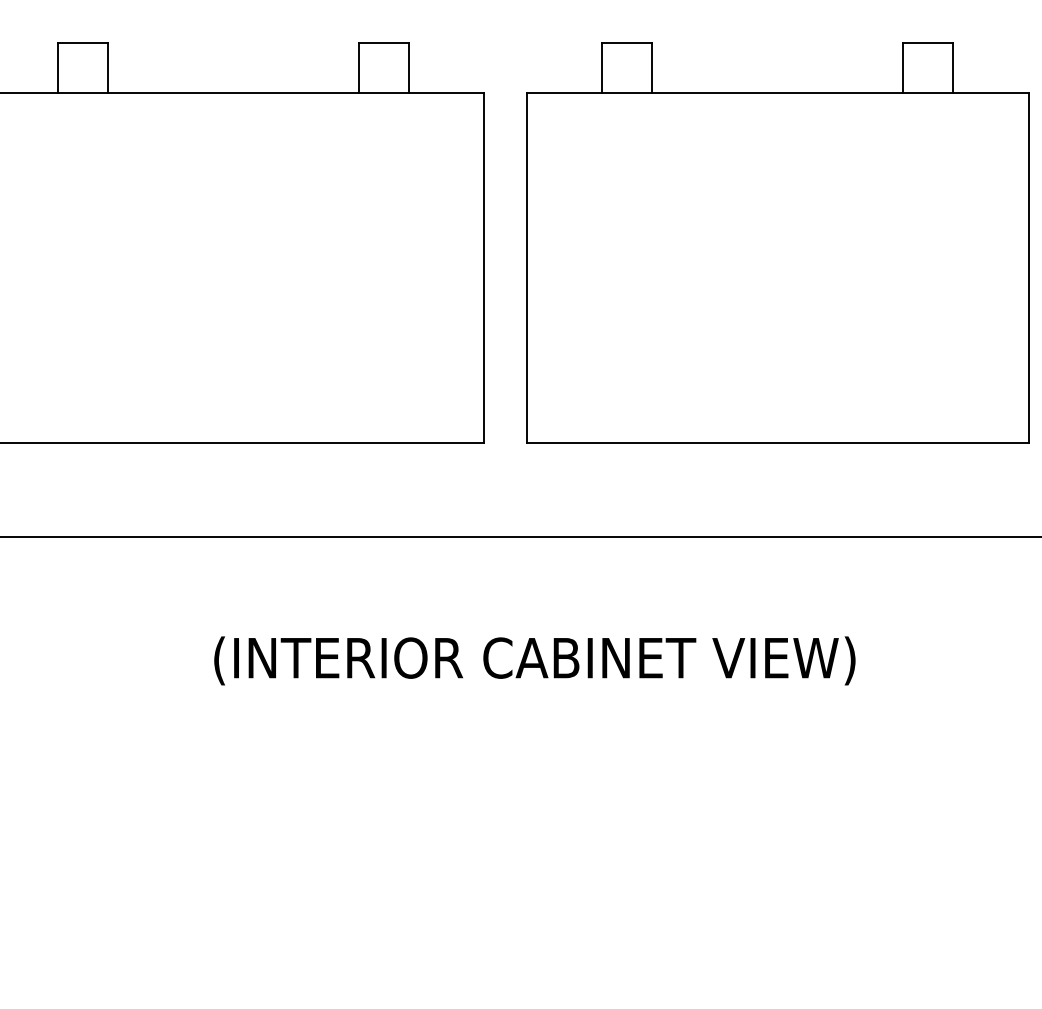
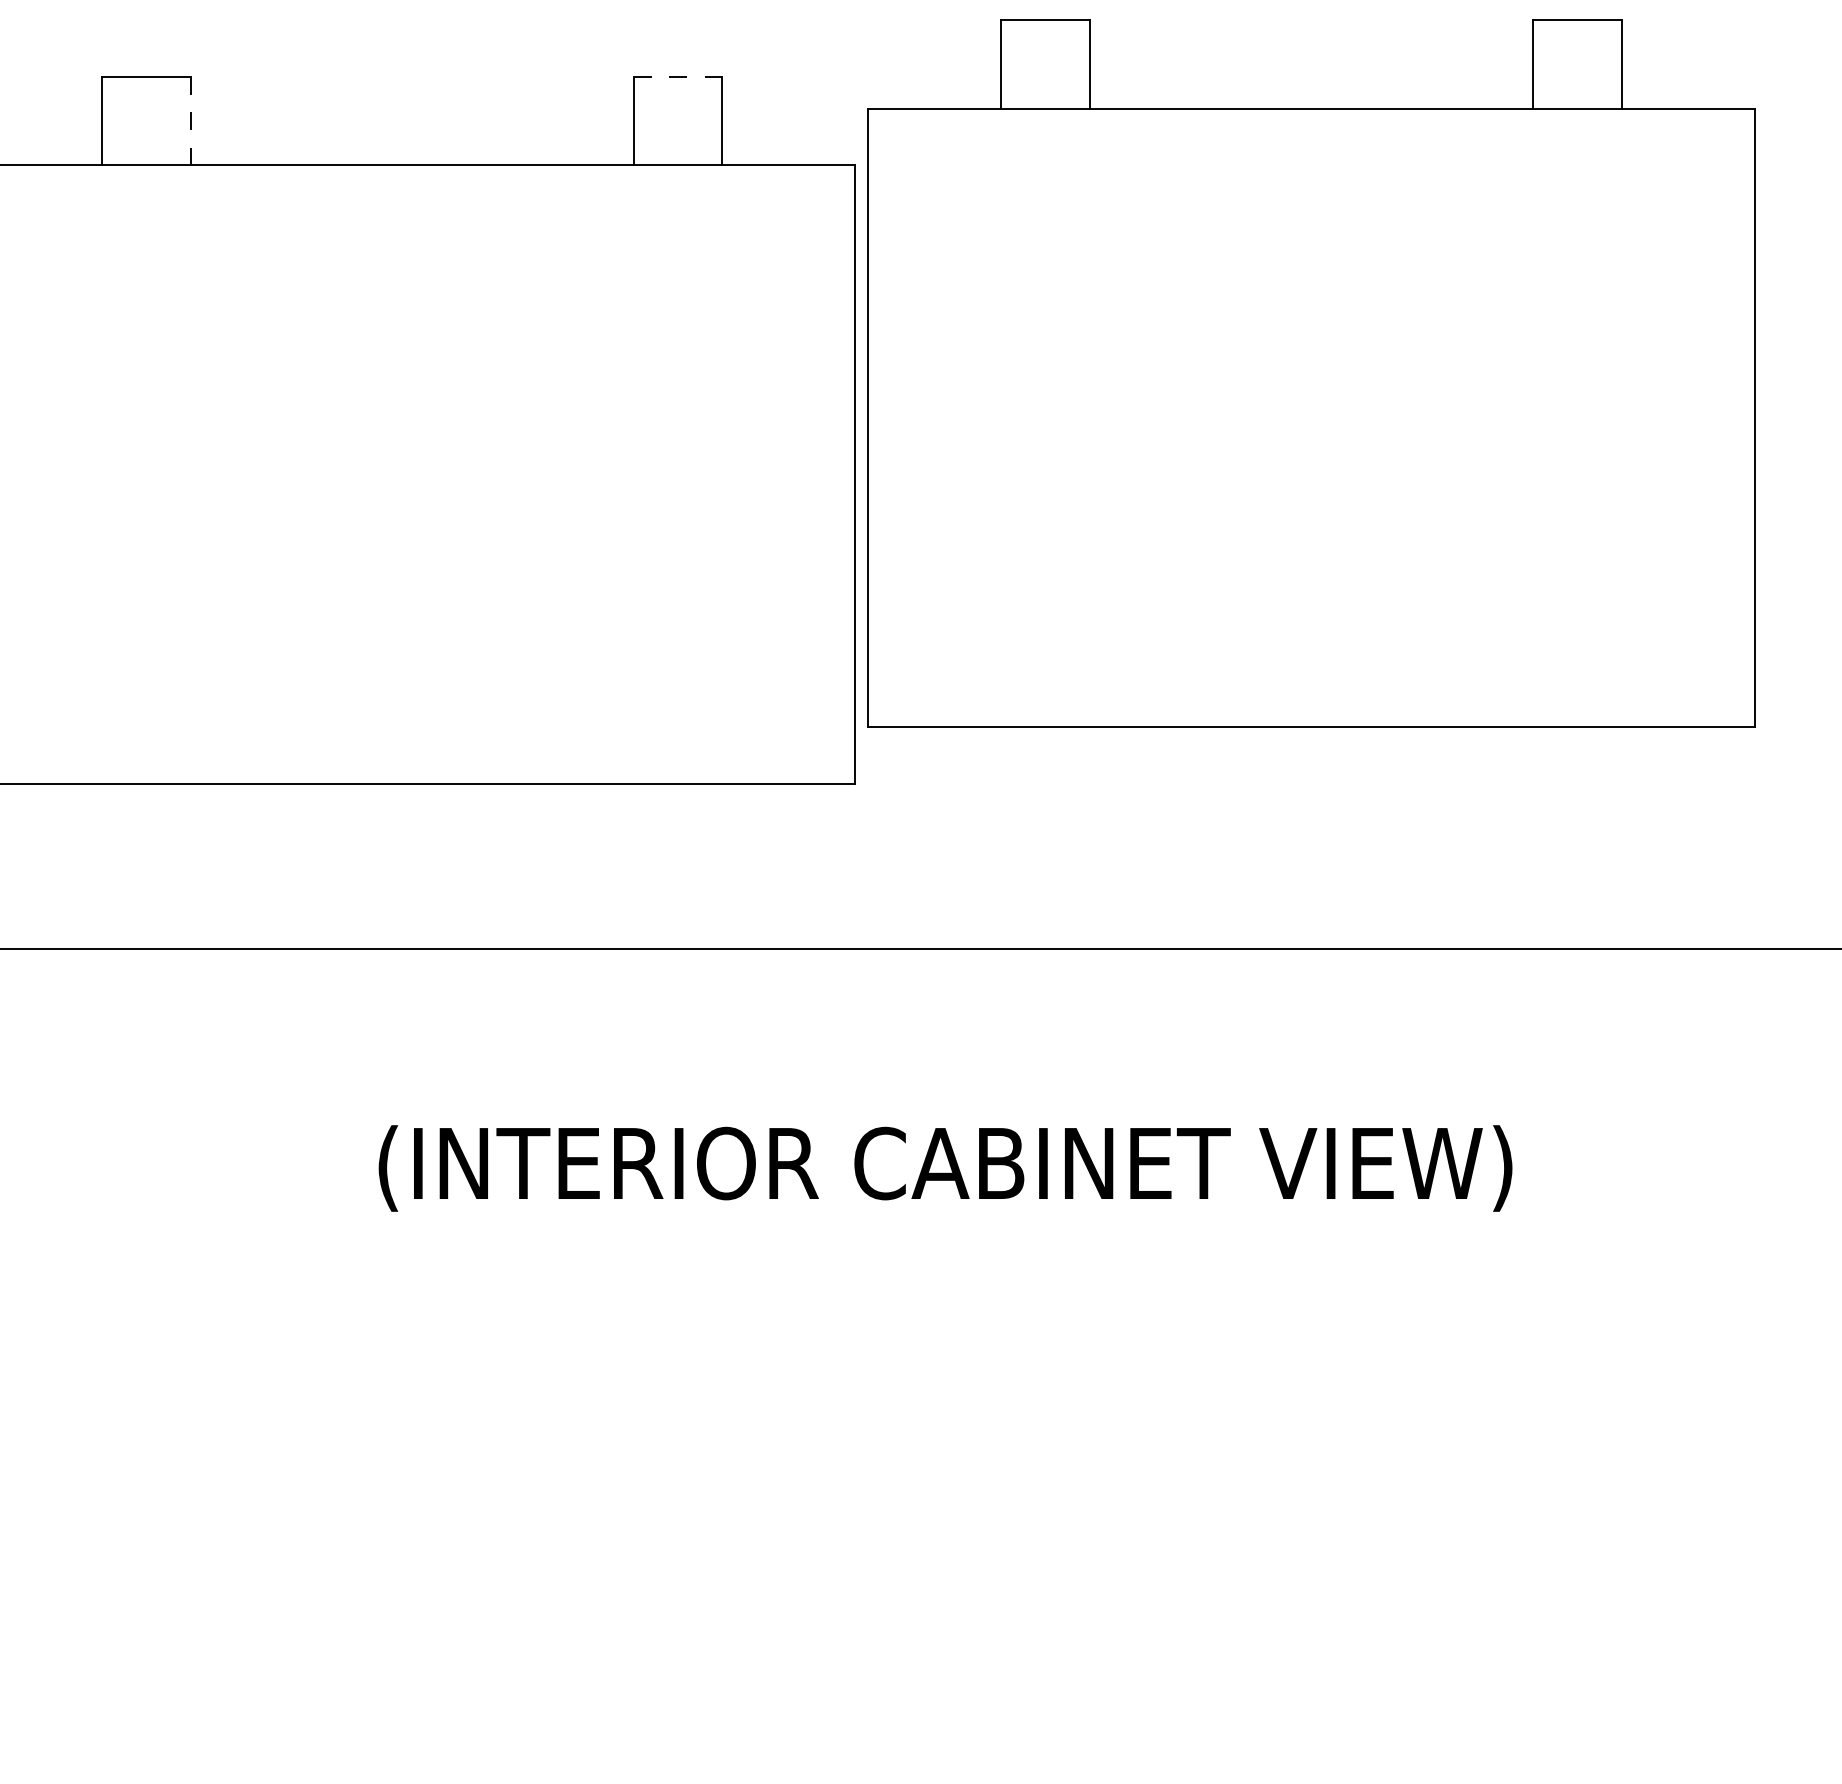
line: (383, 43) -> (677, 77), solid -> dashed
line: (107, 68) -> (190, 121), solid -> dashed
part: (777, 242) -> (1310, 372), moved

